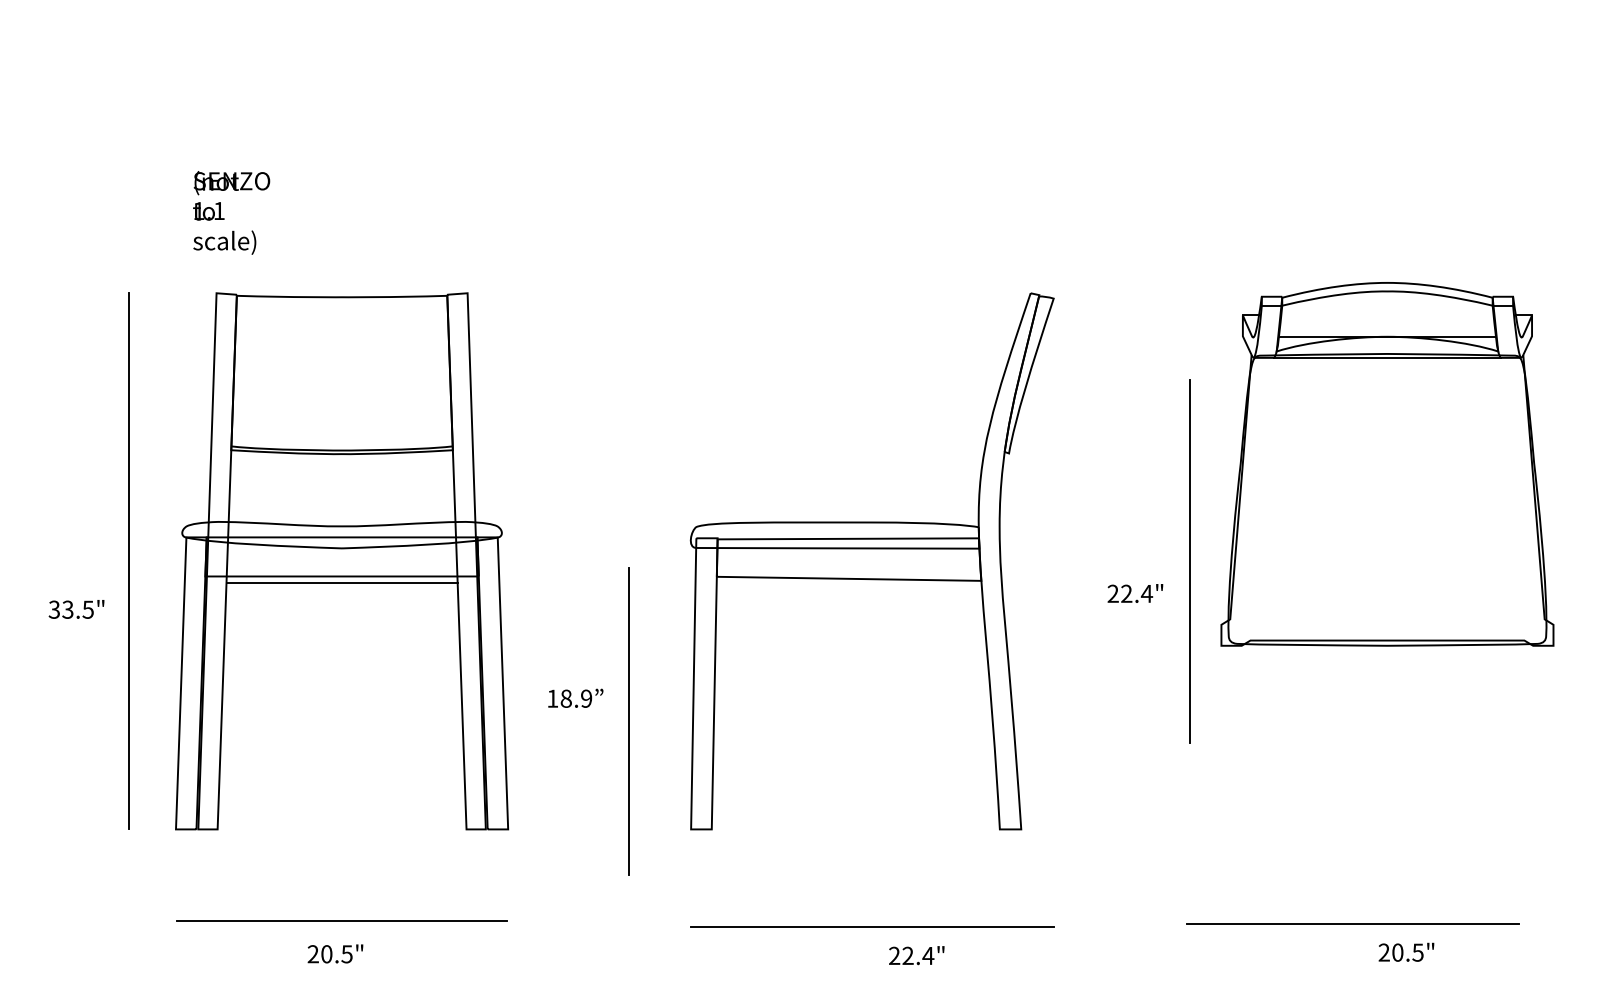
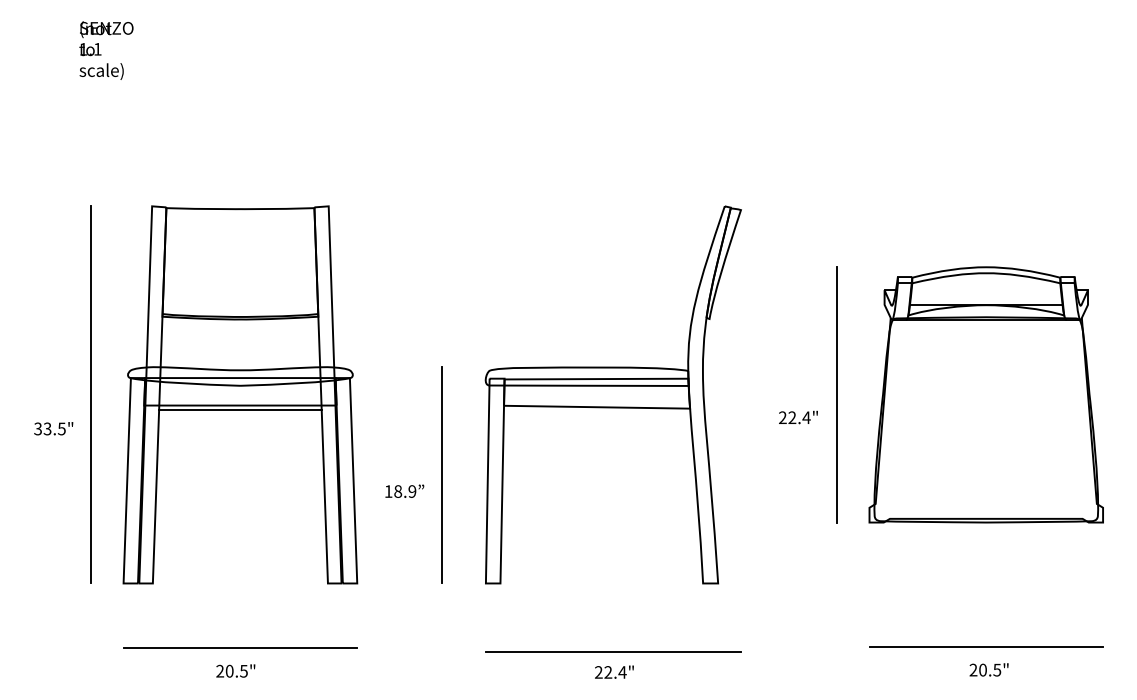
text: (231, 212) -> (106, 50), moved
part: (1387, 464) -> (986, 395), moved
line: (628, 721) -> (441, 475), moved
line: (1352, 923) -> (985, 646), moved
text: (916, 955) -> (614, 672), moved

